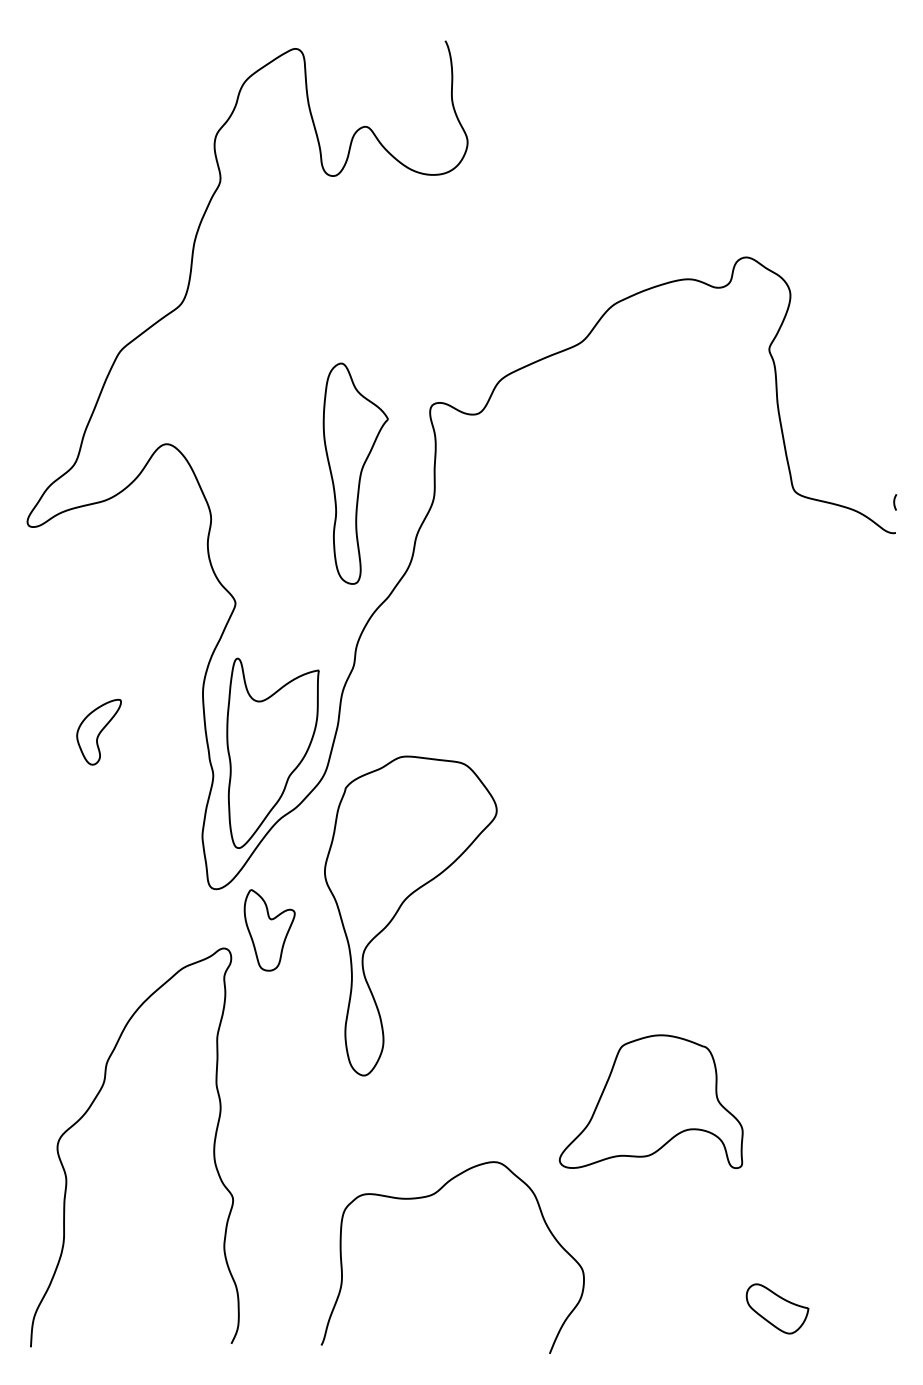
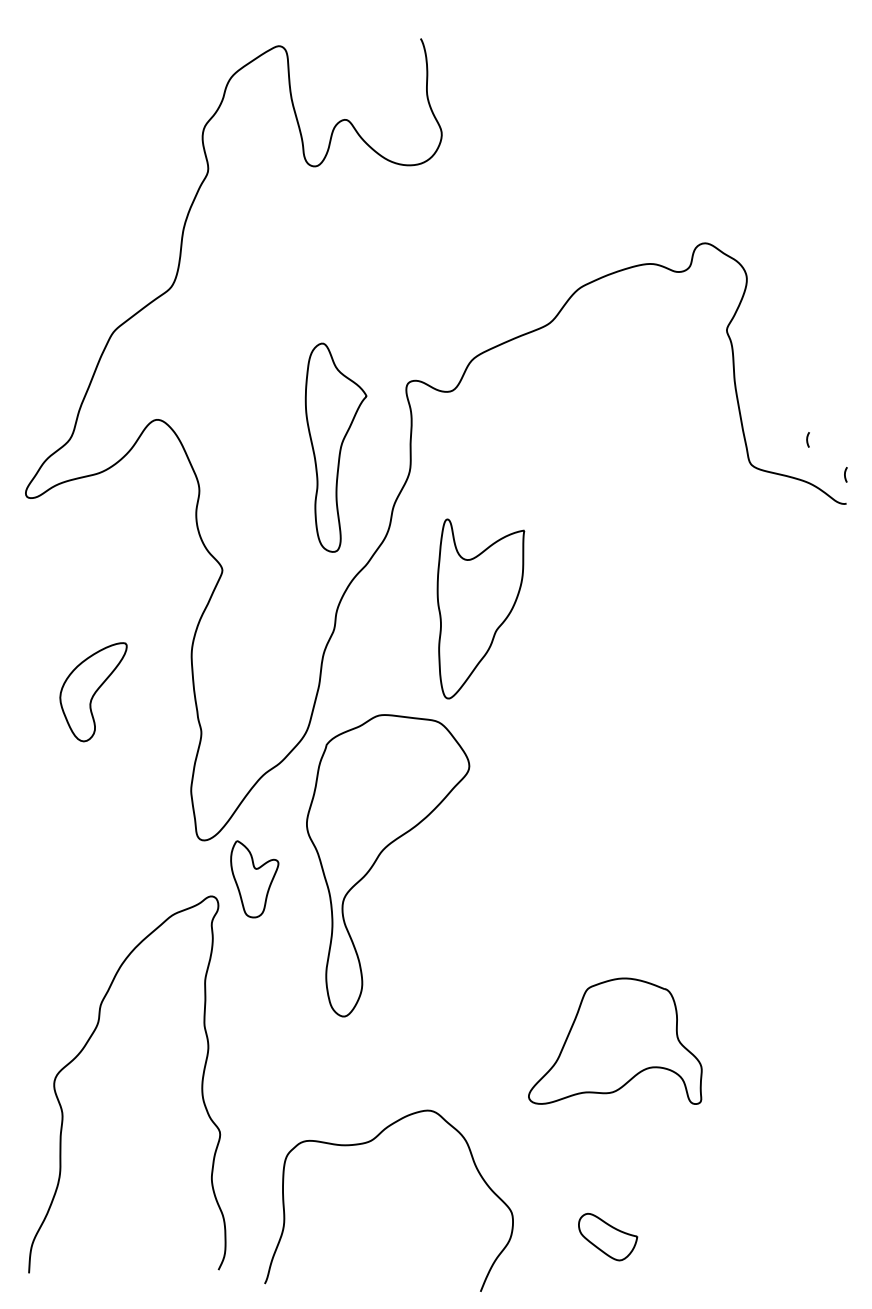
curve: (855, 465) -> (808, 439), added
part: (98, 731) -> (92, 691), size x1.6
part: (272, 752) -> (480, 608), moved
curve: (431, 1196) -> (368, 1143), moved
part: (777, 1308) -> (608, 1236), moved

